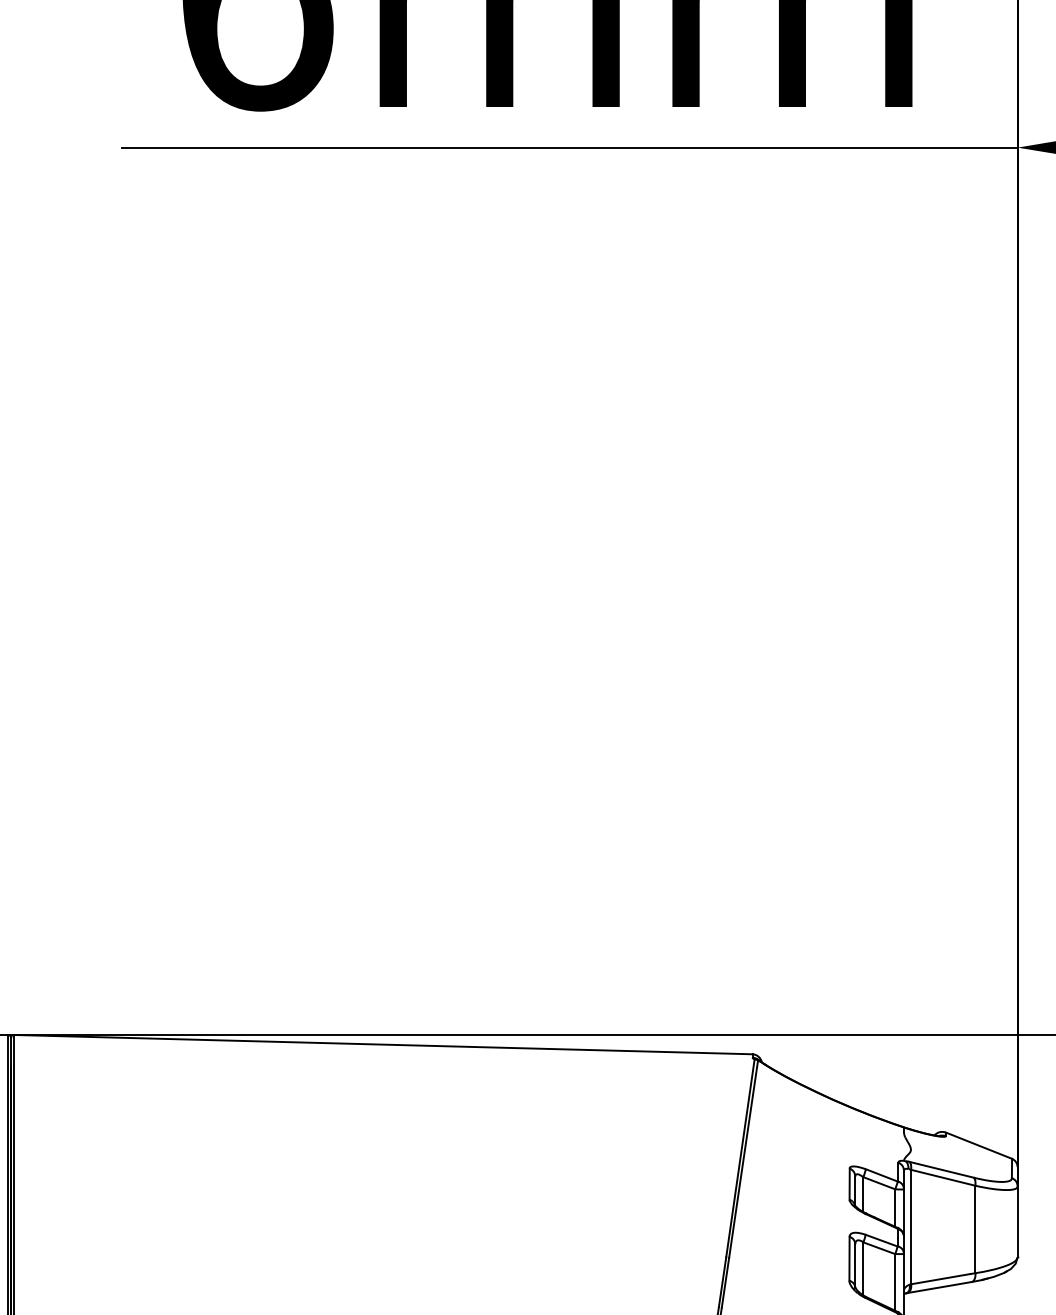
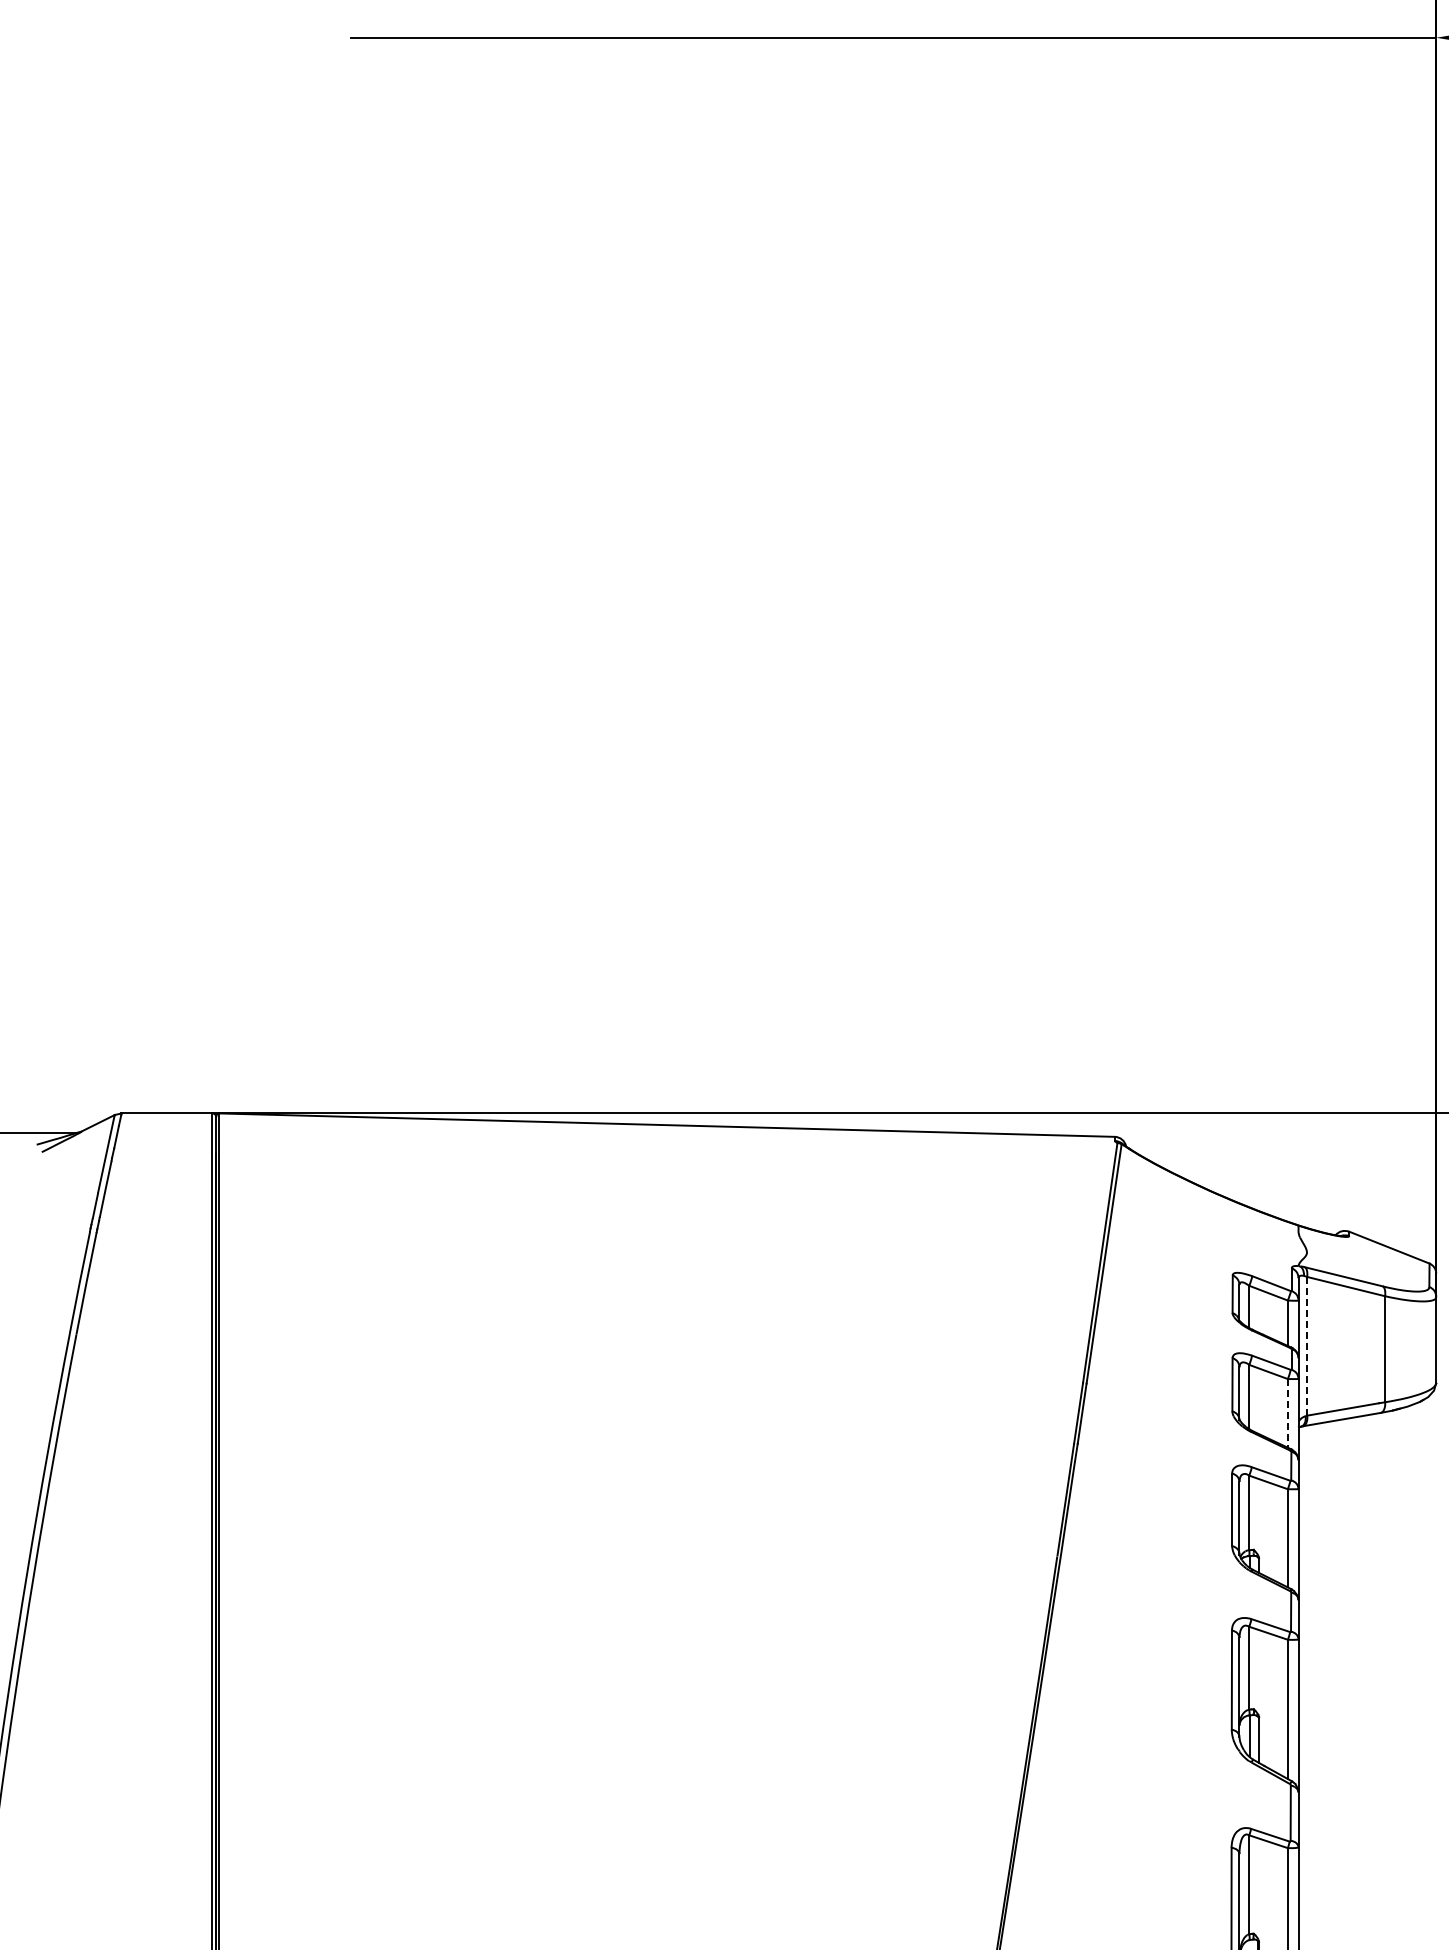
line: (911, 1227) -> (1307, 1346), solid -> dashed
line: (894, 1283) -> (1287, 1414), solid -> dashed

